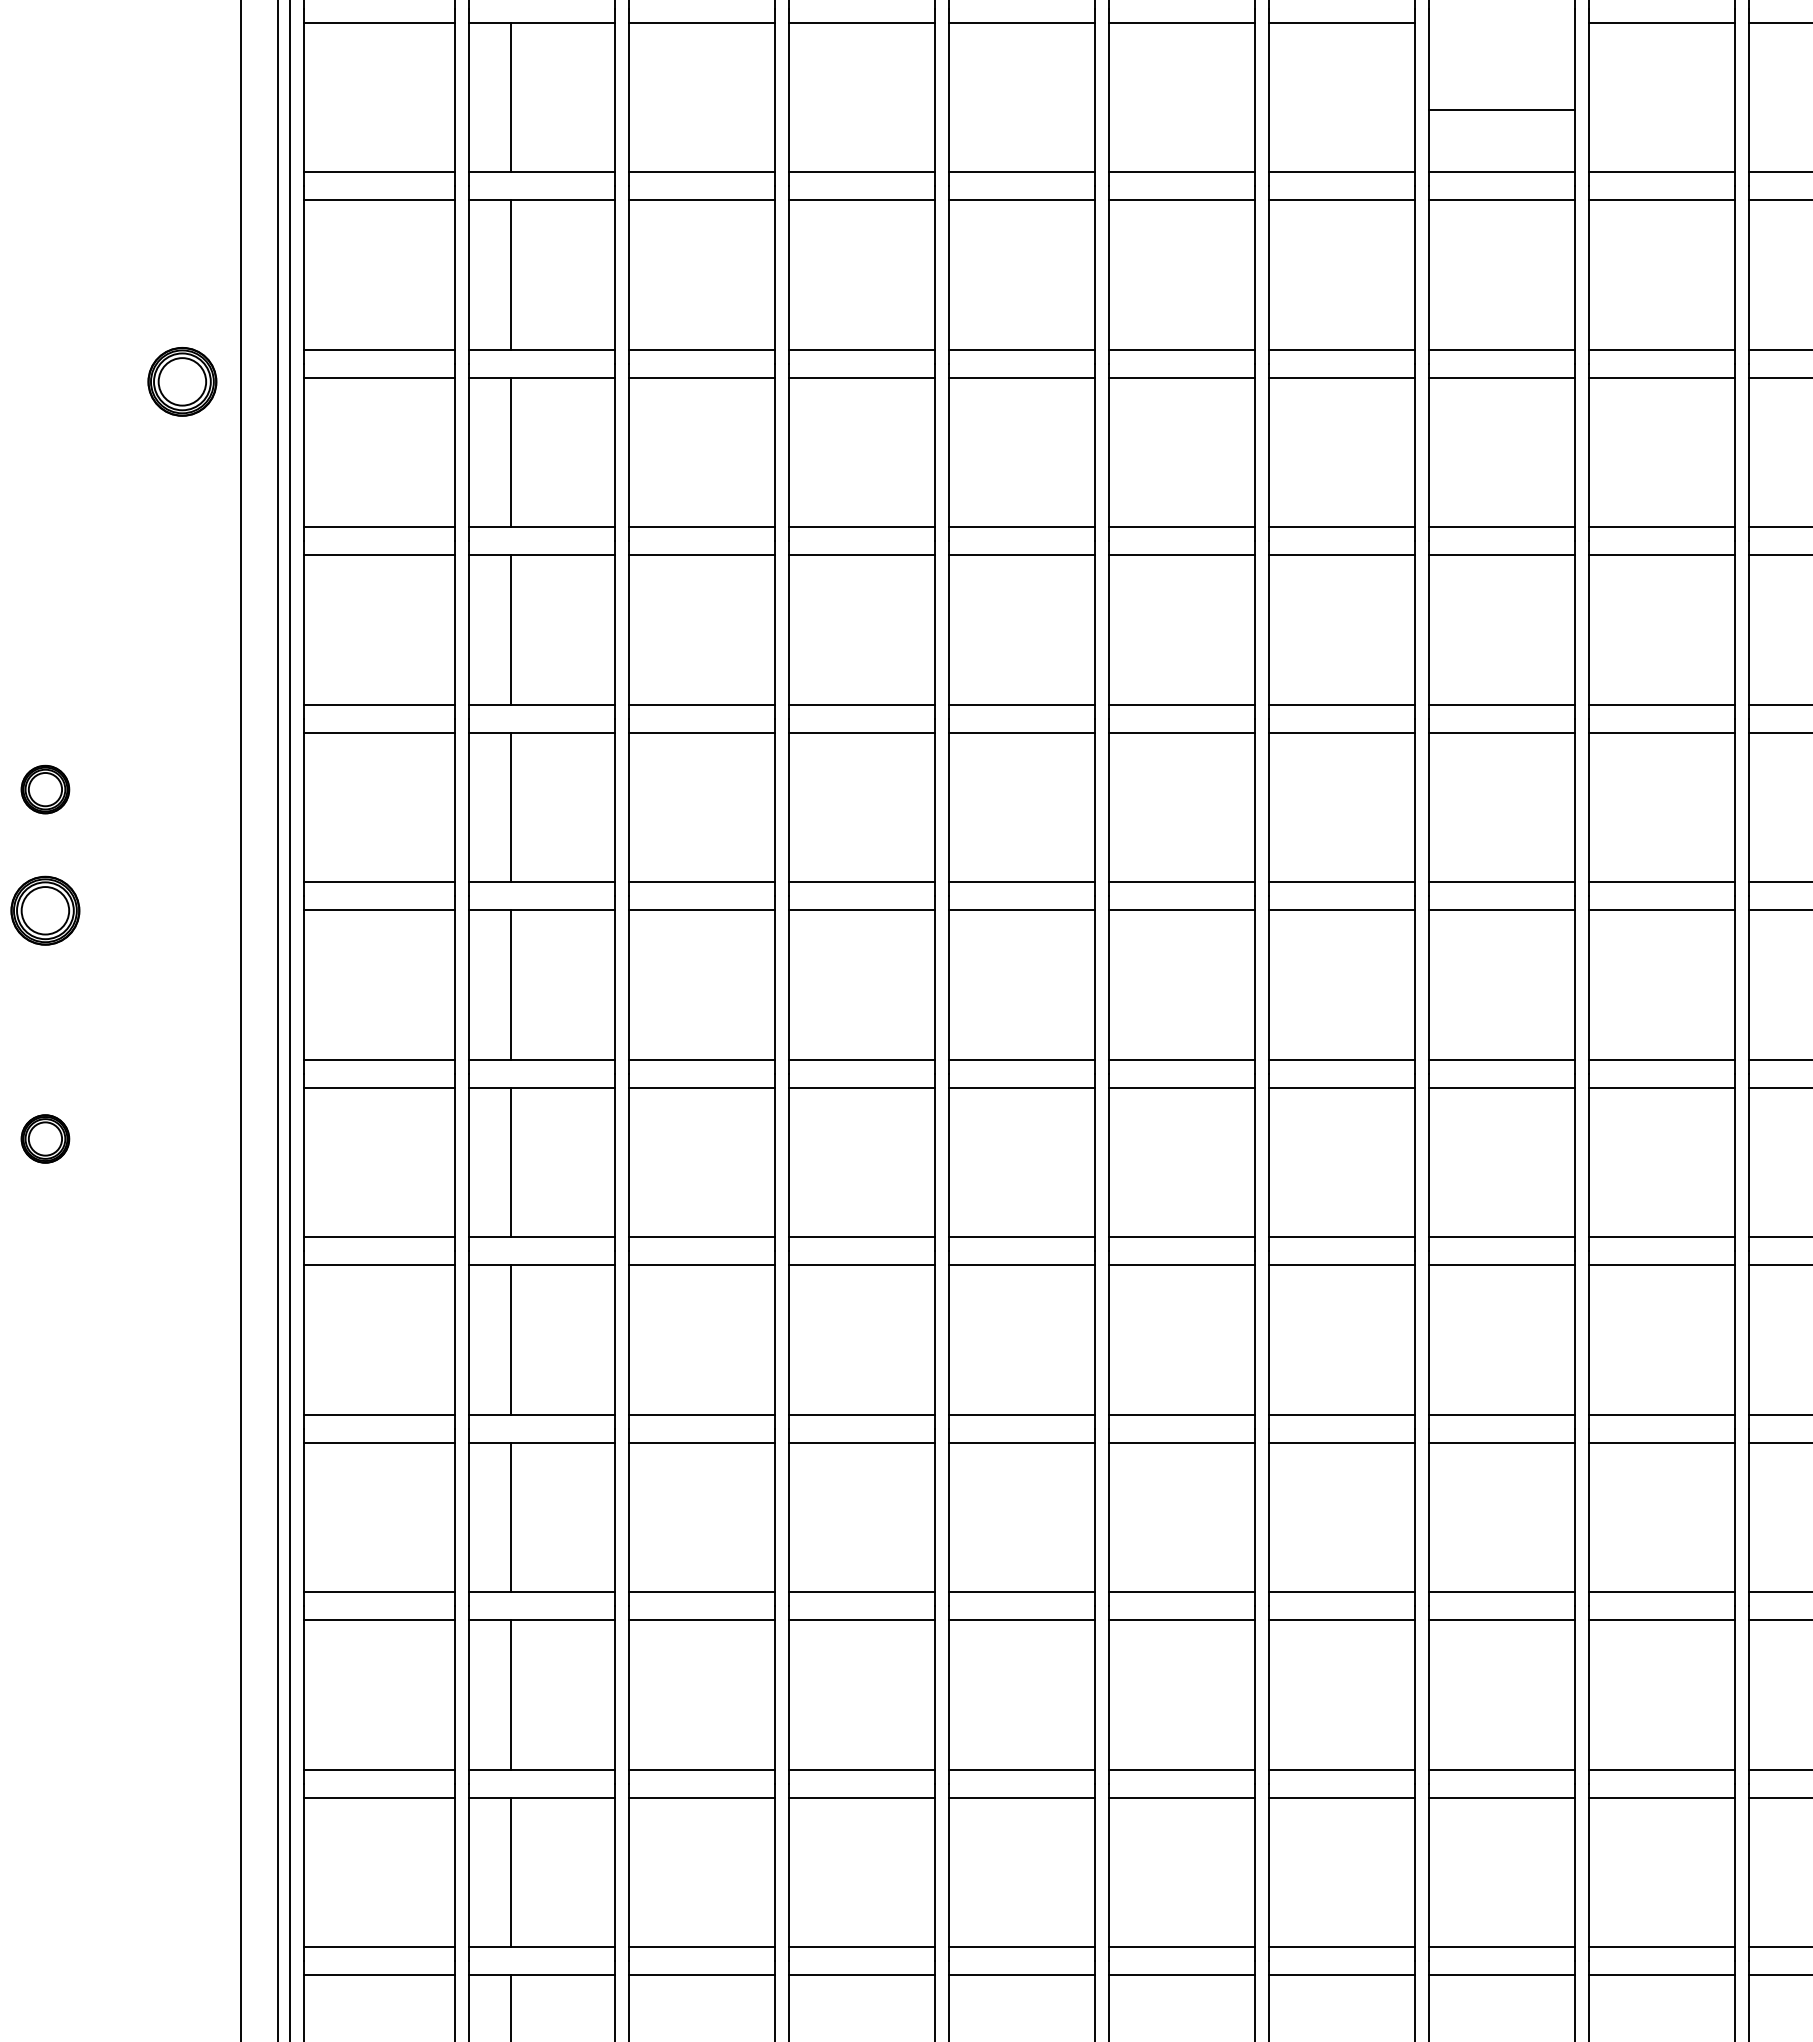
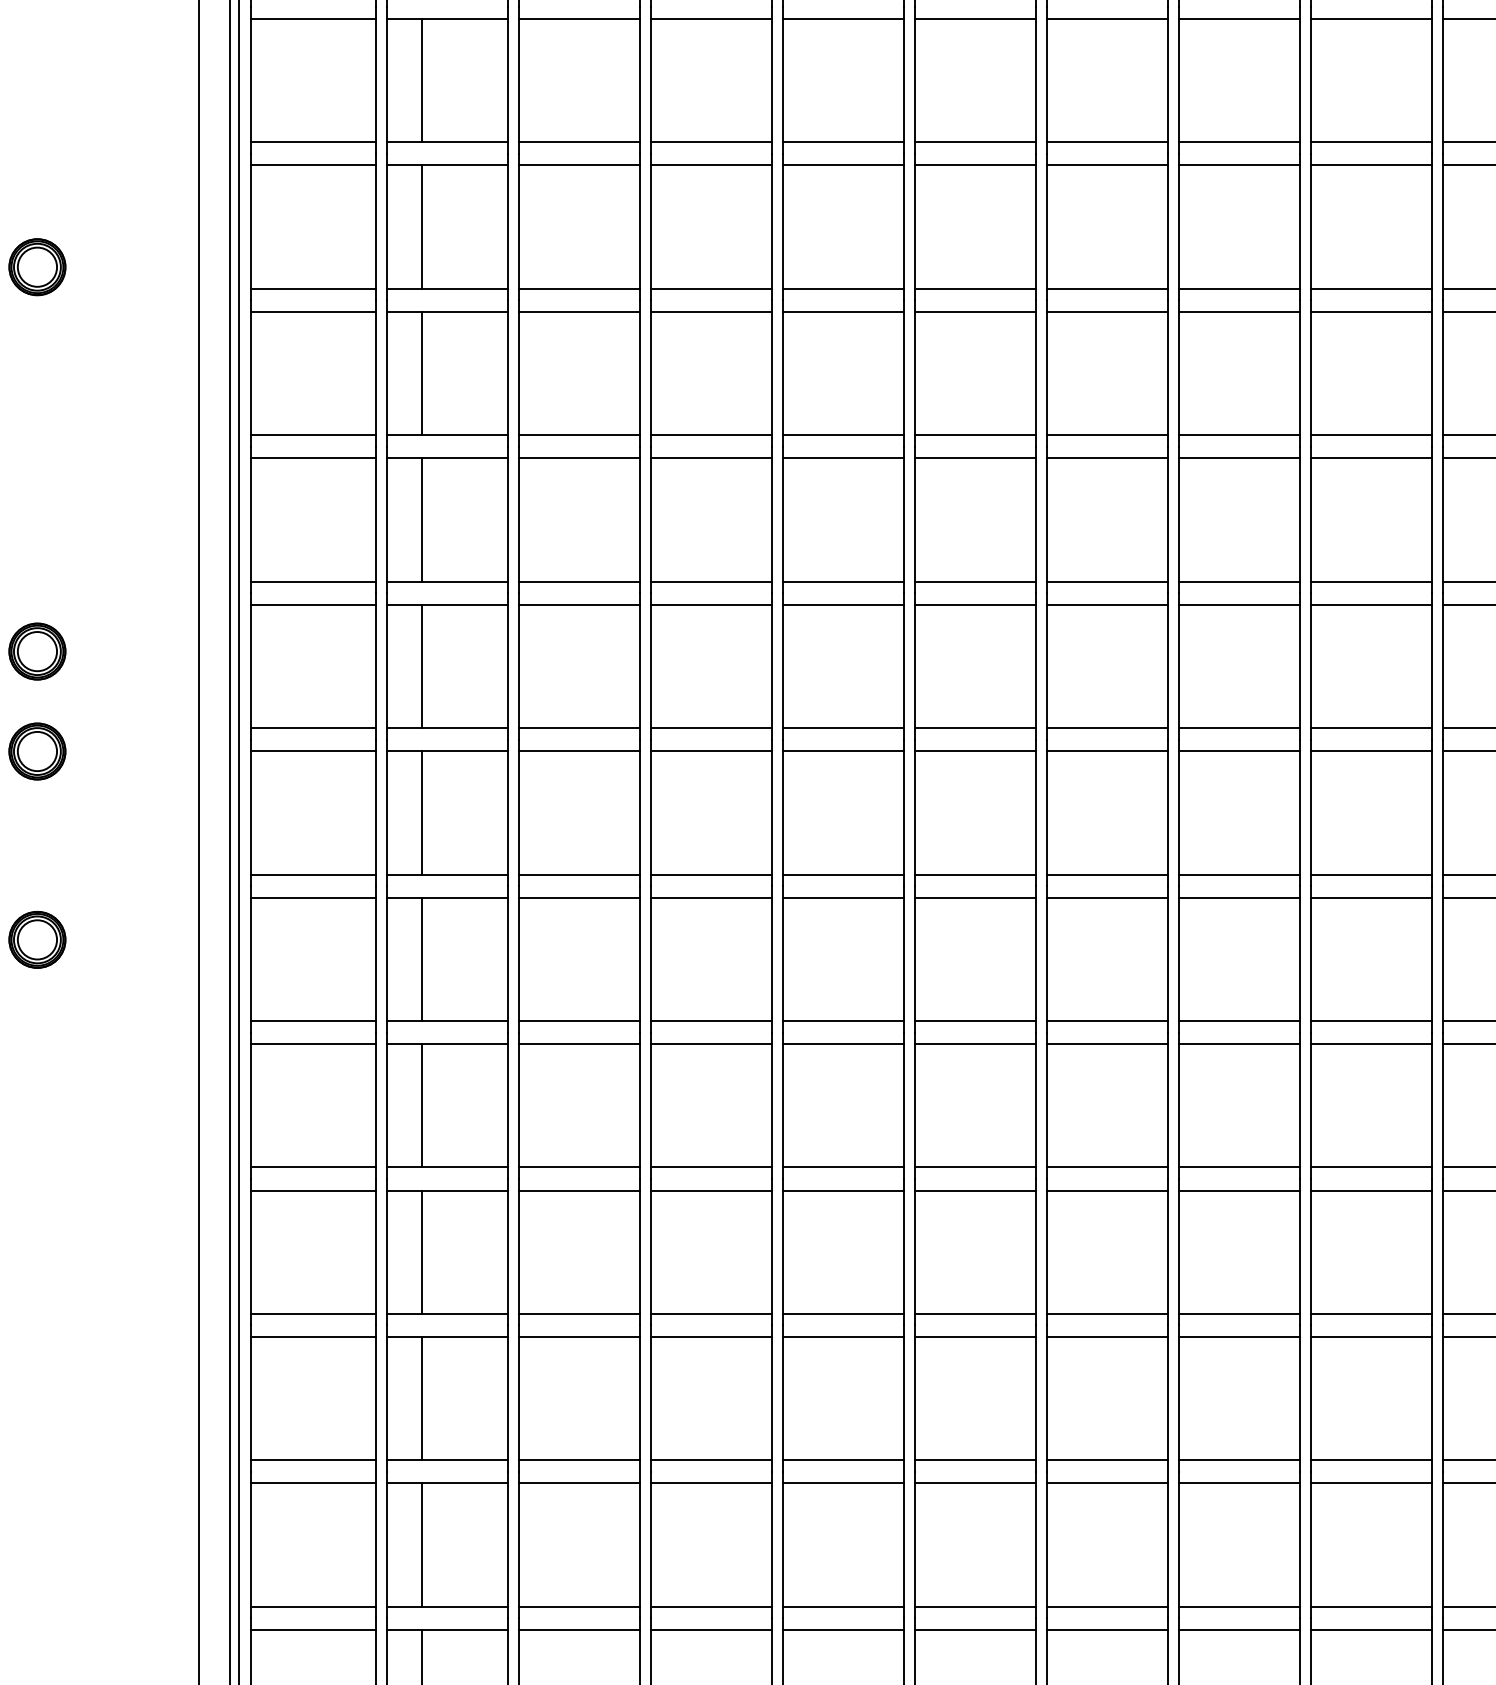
line: (1501, 109) -> (1238, 18), moved
part: (182, 381) -> (37, 266), moved
part: (45, 789) -> (37, 651), size x1.43
part: (45, 1138) -> (37, 939), size x1.43

